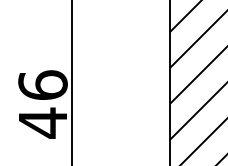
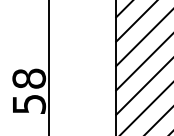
text: (43, 104) -> (29, 91), 46 -> 58

